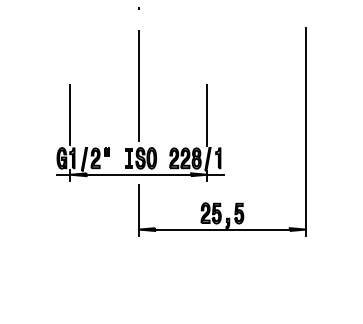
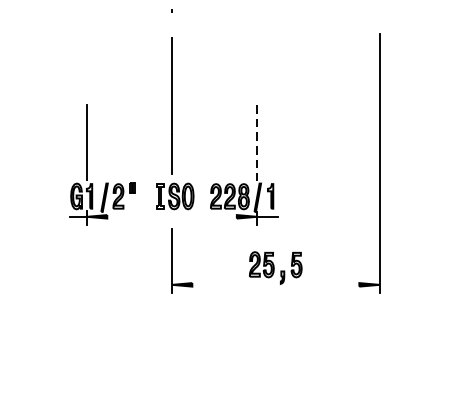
line: (207, 115) -> (257, 143), solid -> dashed
line: (138, 174) -> (171, 216), removed
line: (222, 229) -> (275, 284), removed

